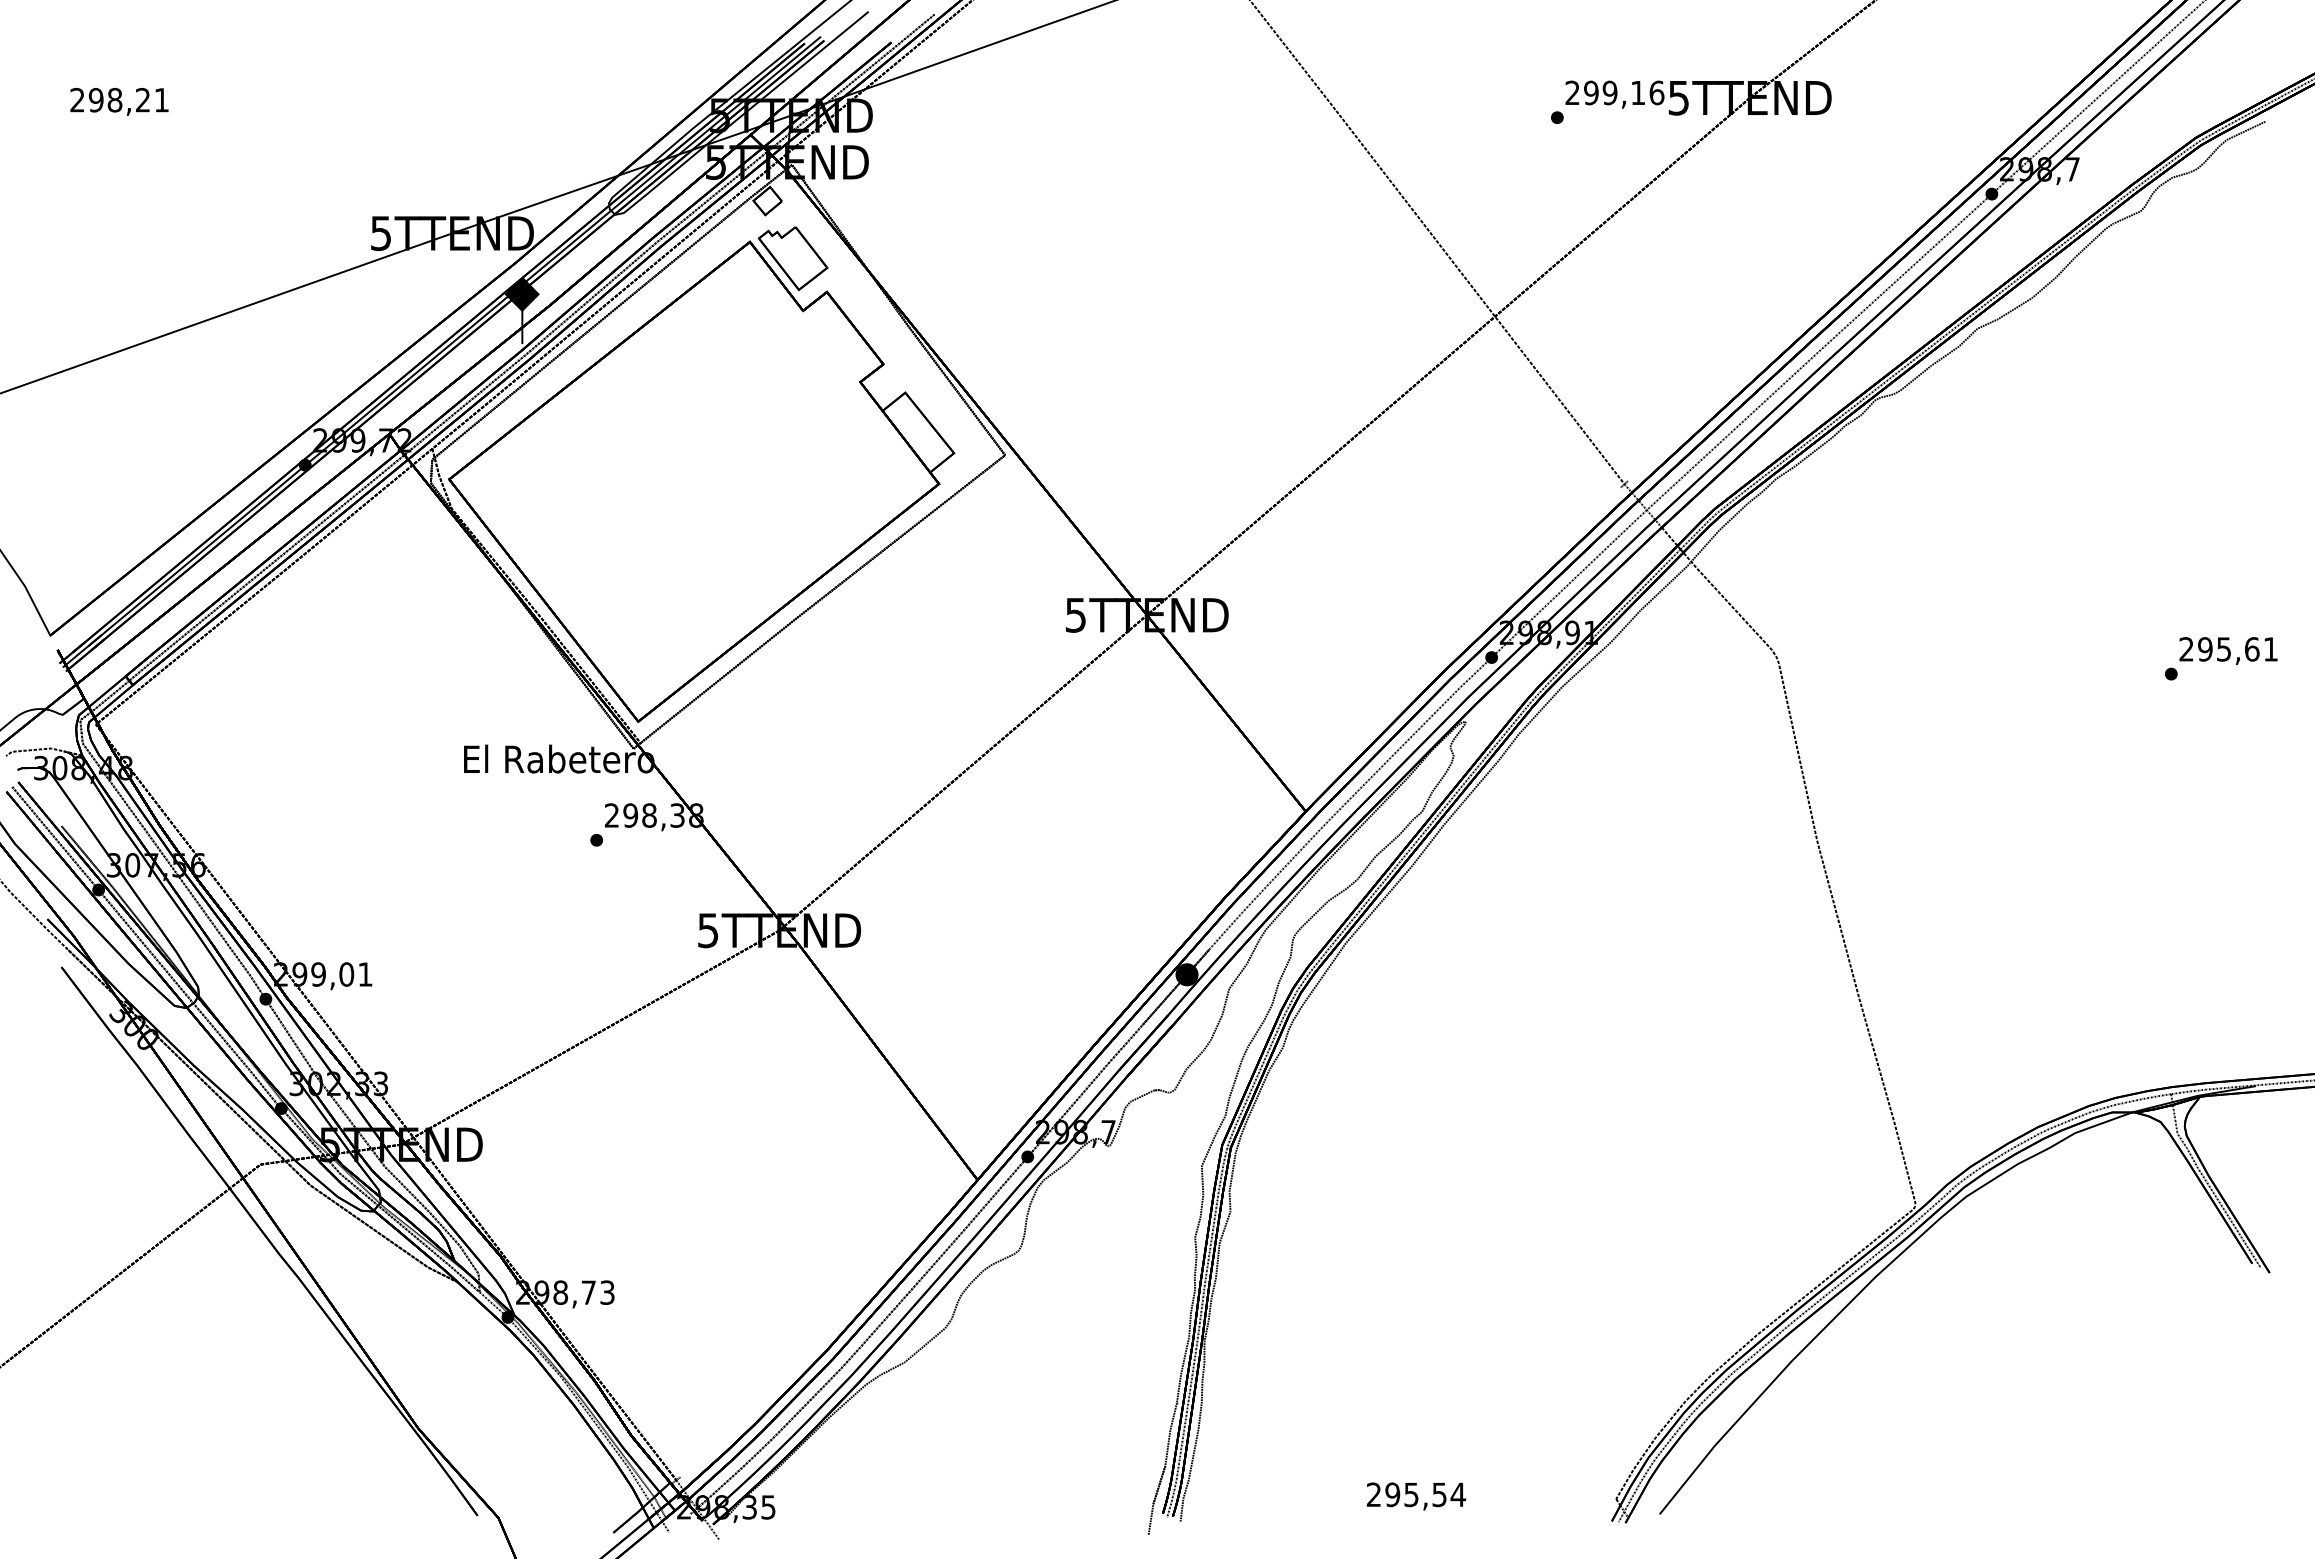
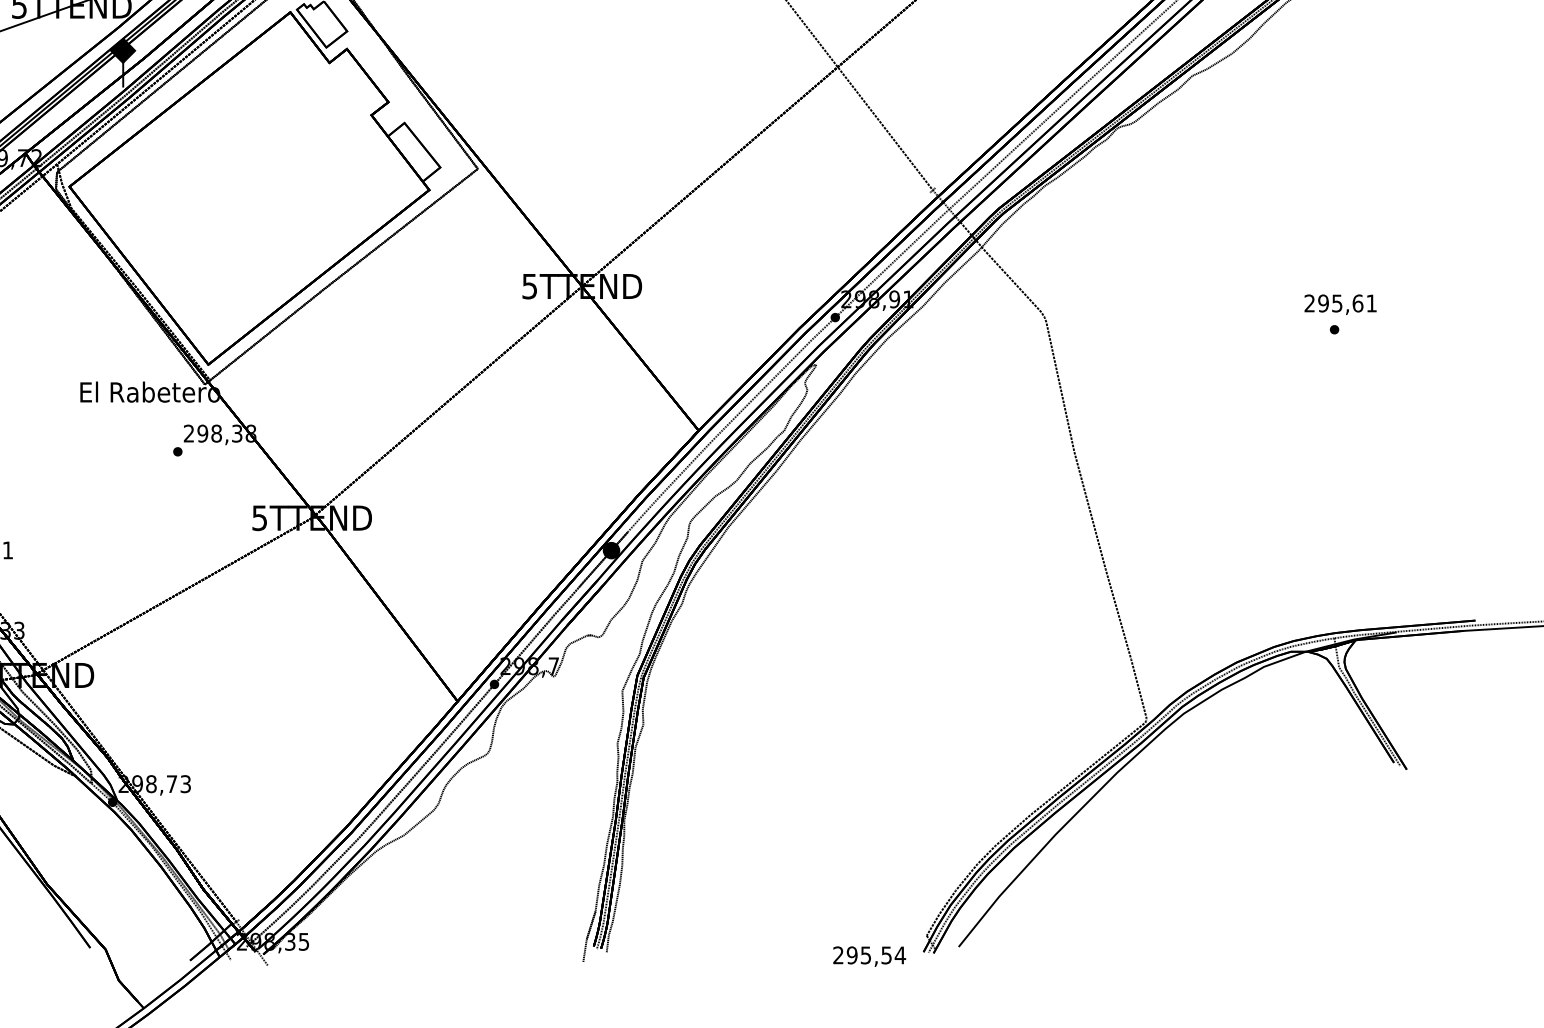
text: (2228, 651) -> (1340, 305), moved
text: (1416, 1496) -> (869, 956), moved

